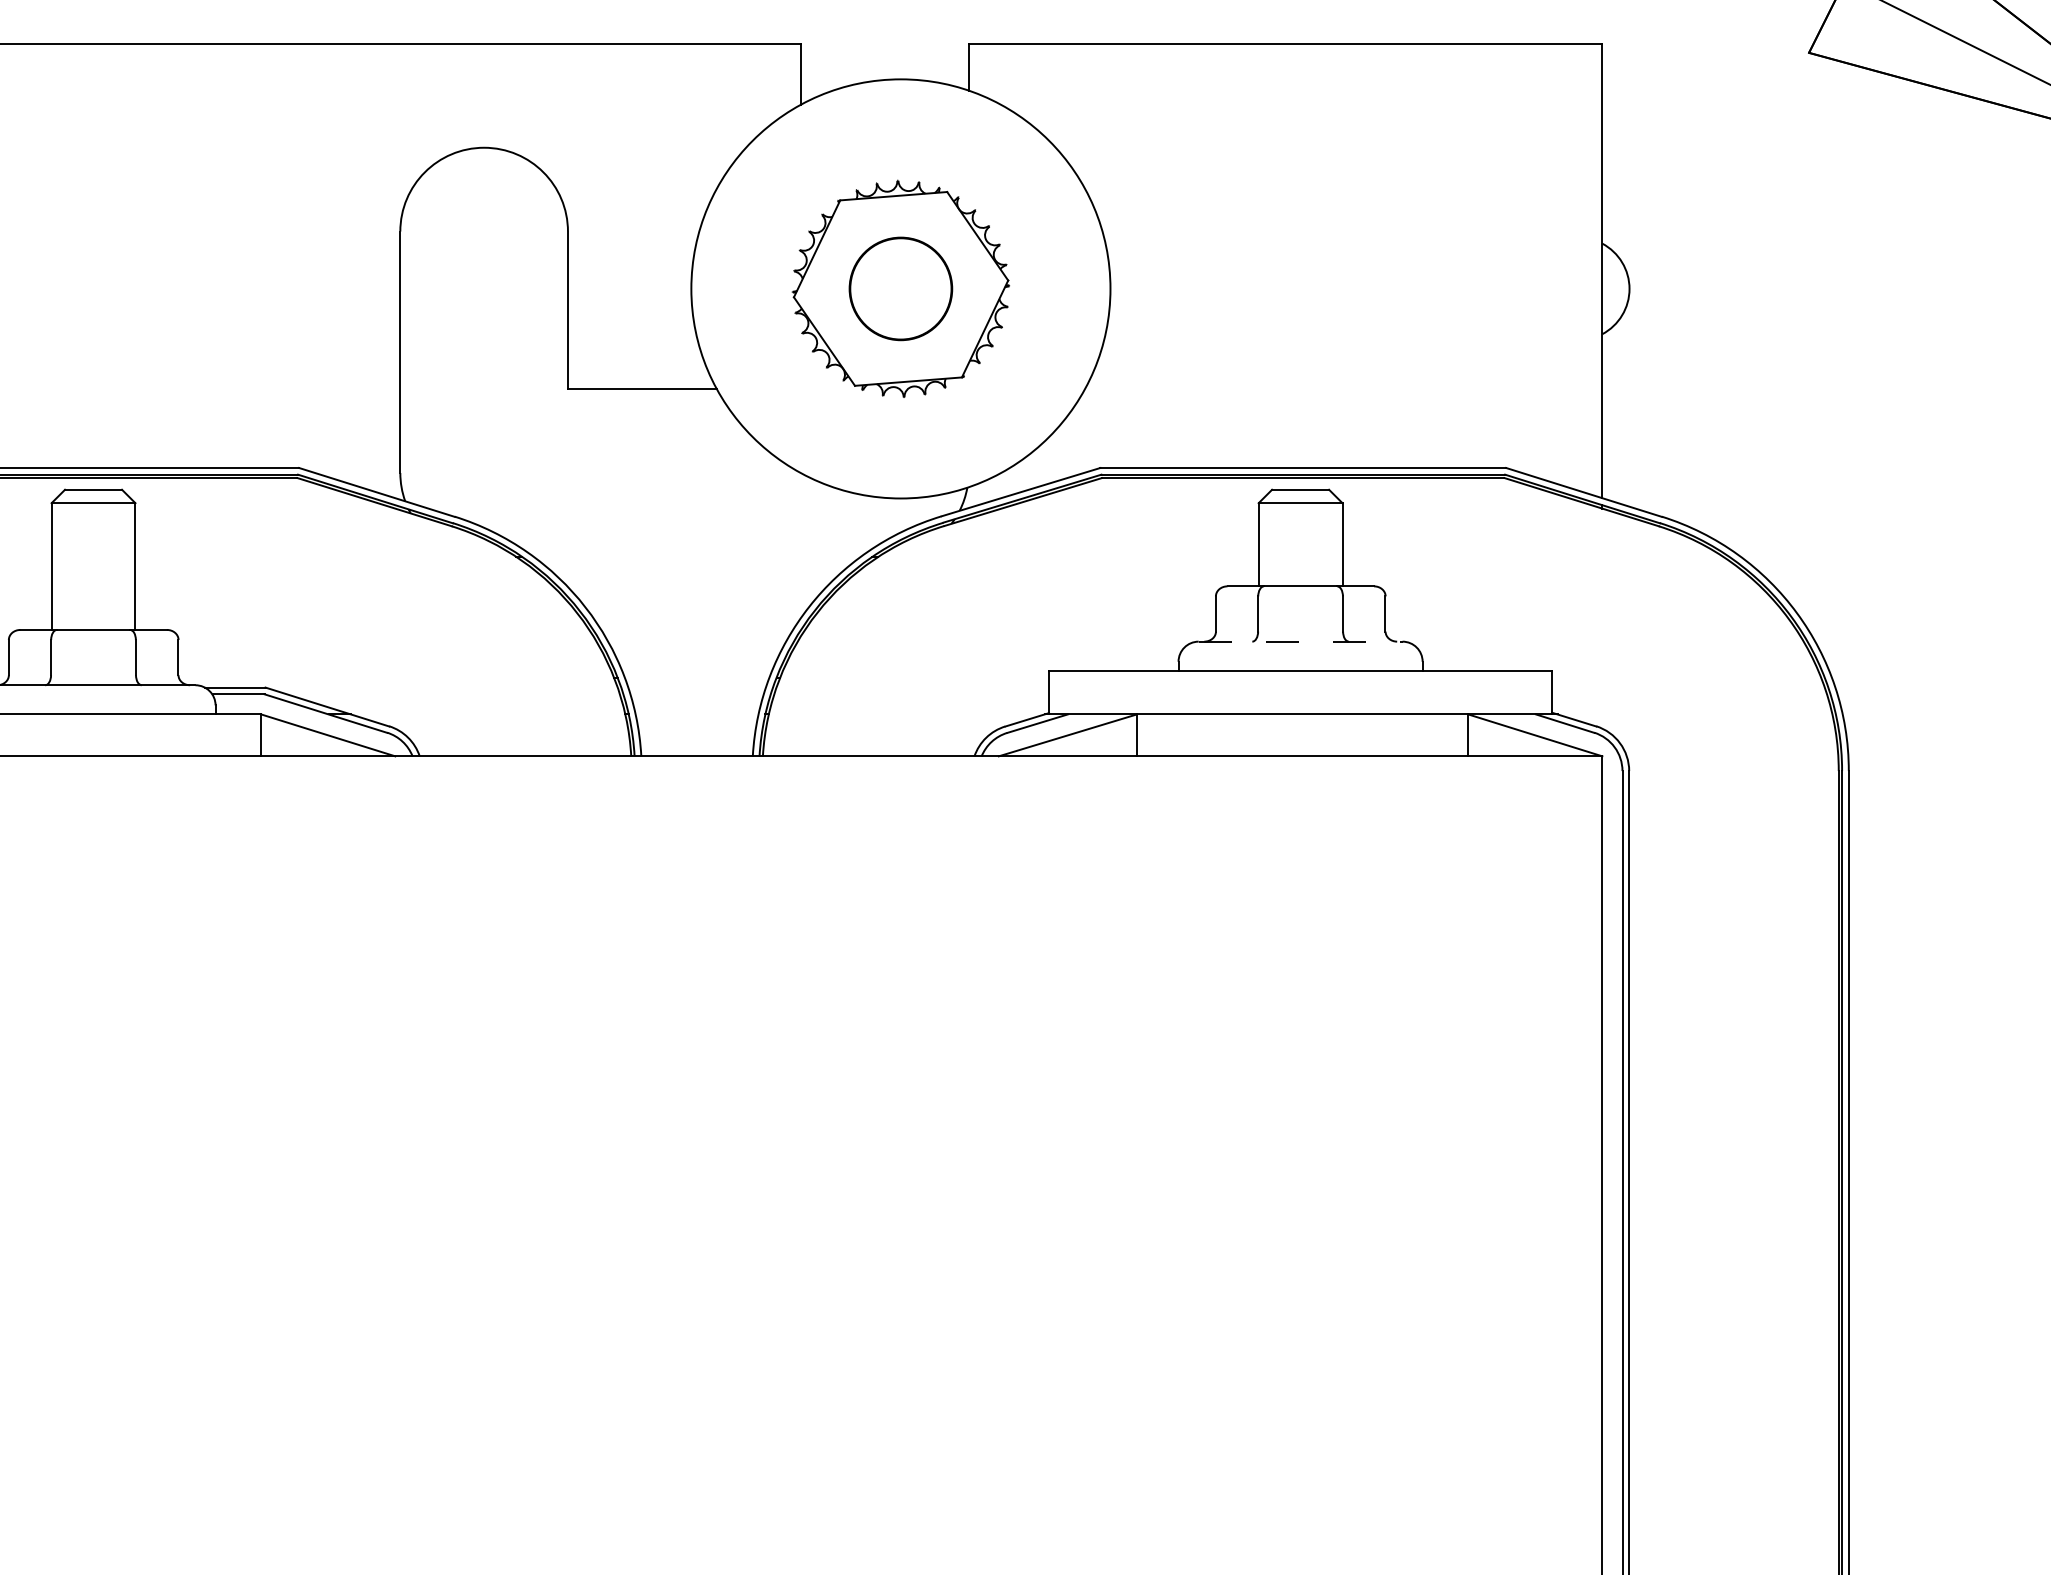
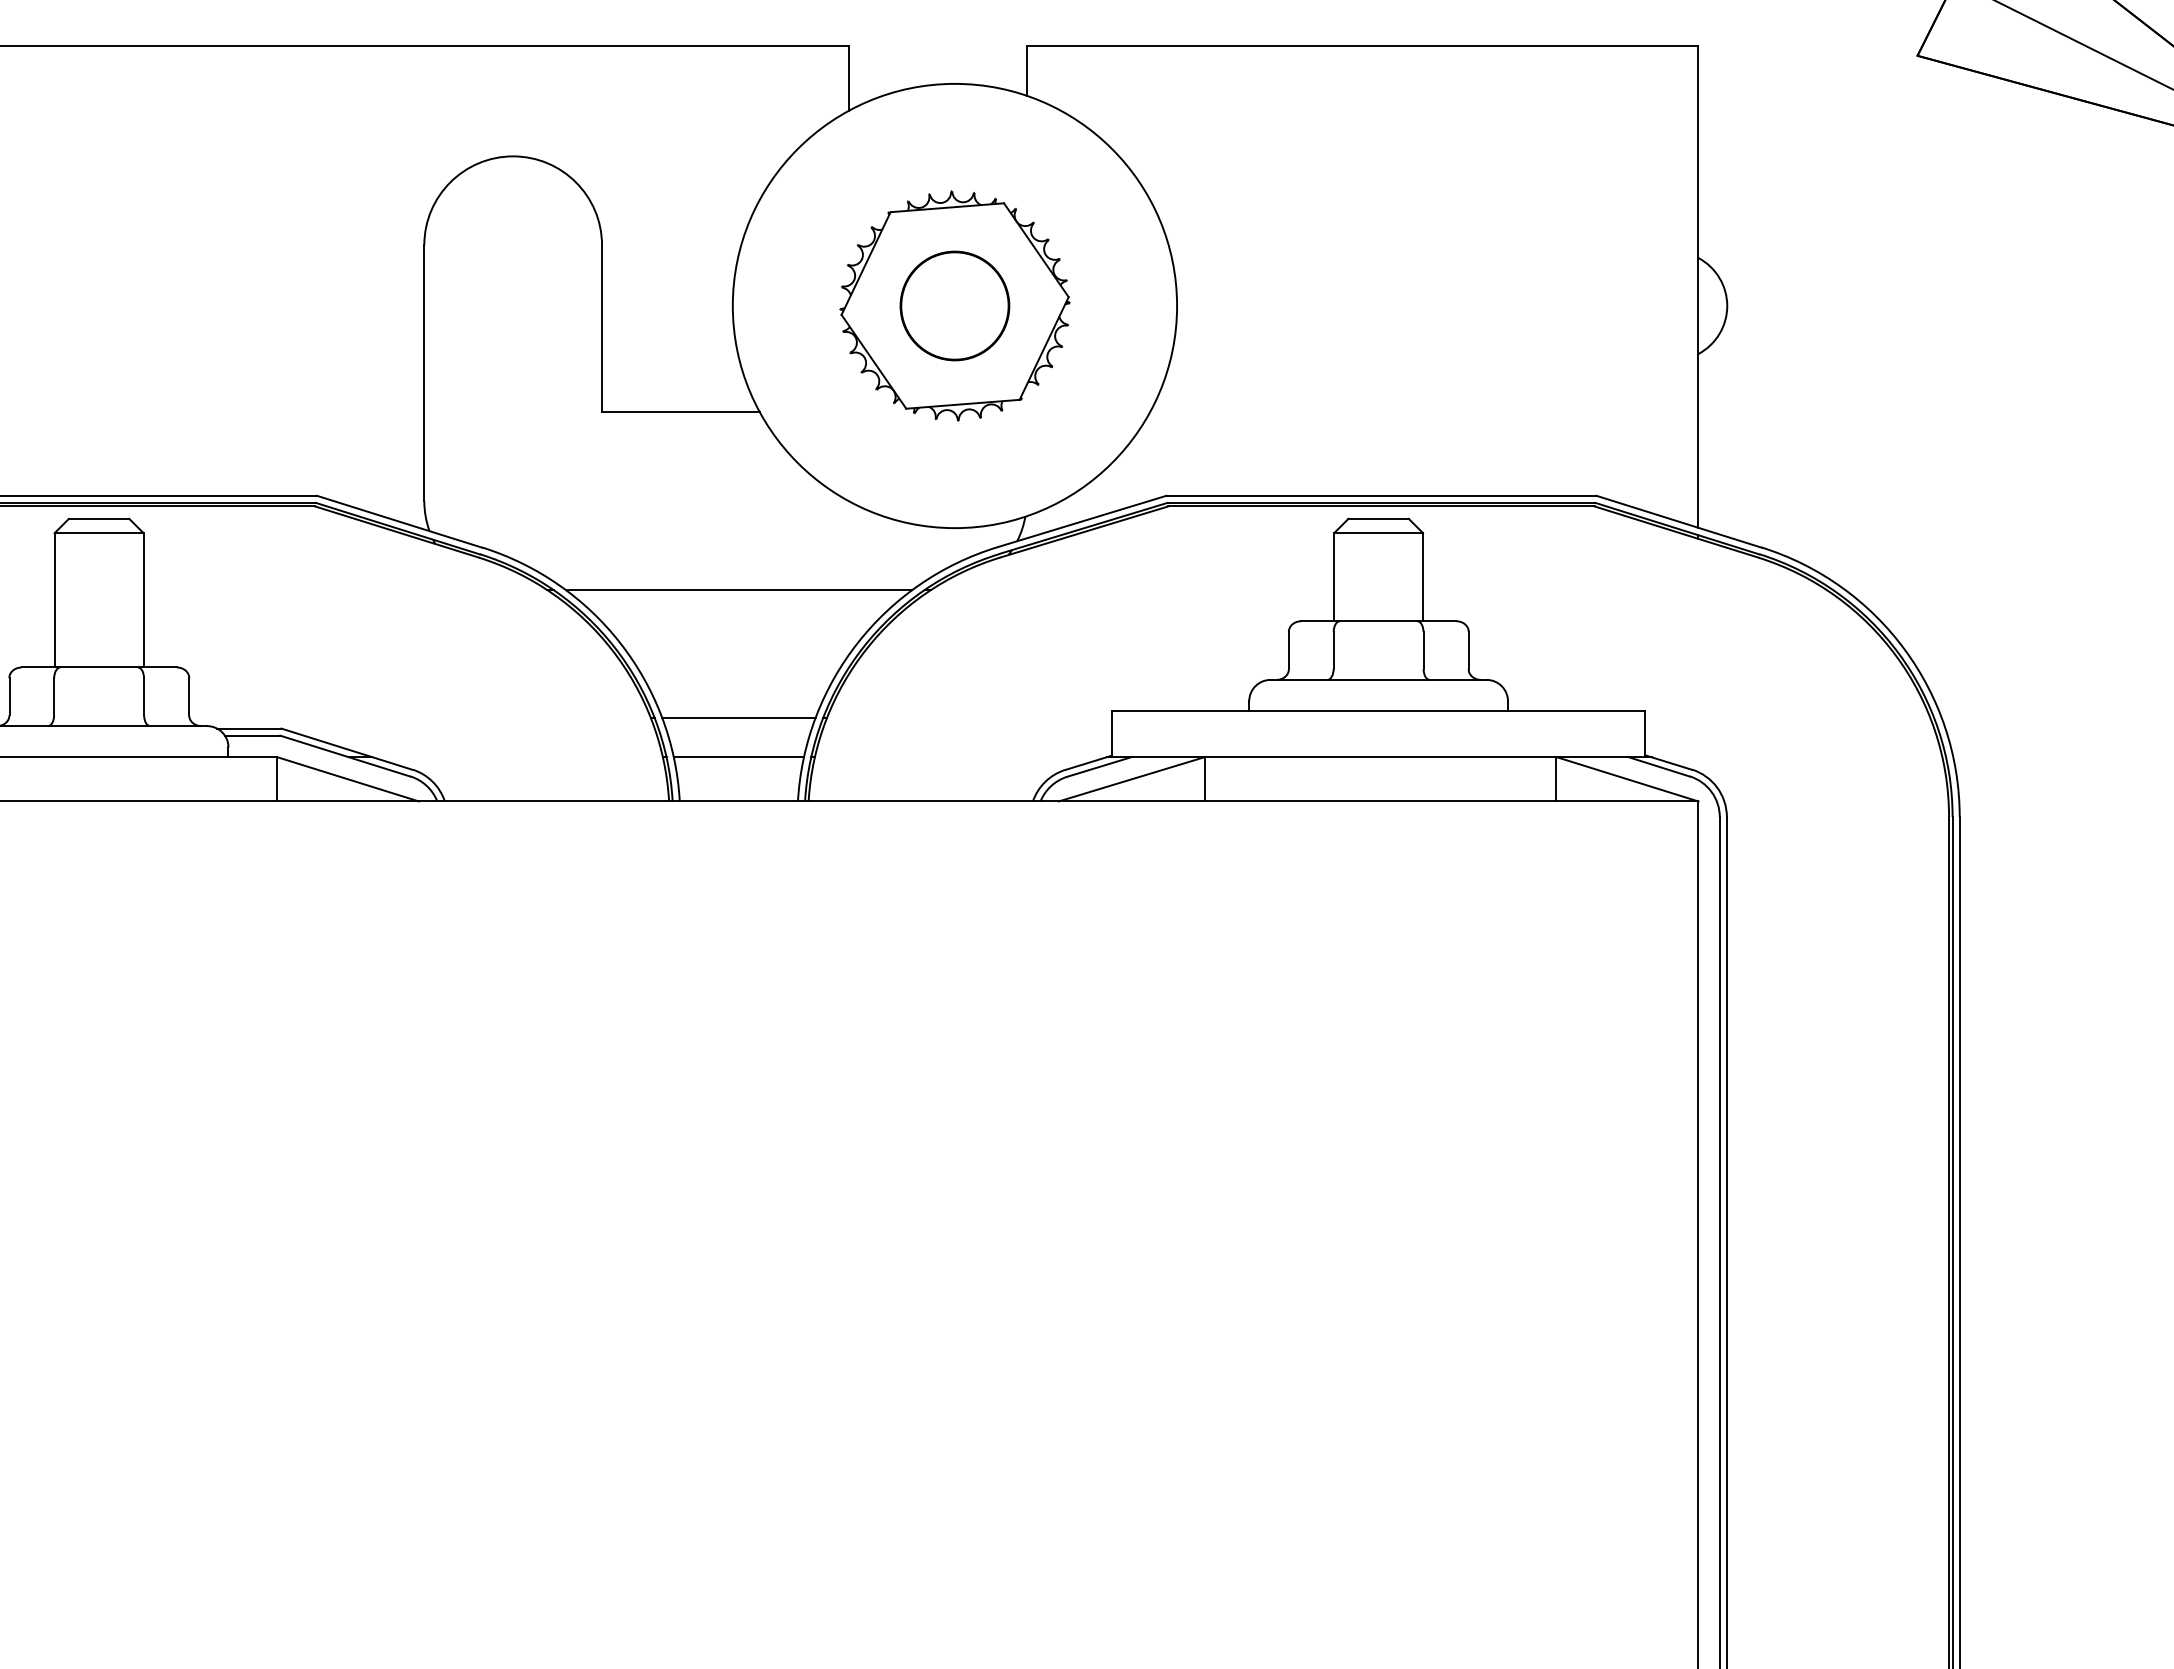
line: (696, 556) -> (738, 589), added
line: (1301, 641) -> (1379, 679), dashed -> solid
line: (696, 677) -> (738, 717), added
line: (696, 714) -> (738, 757), added

